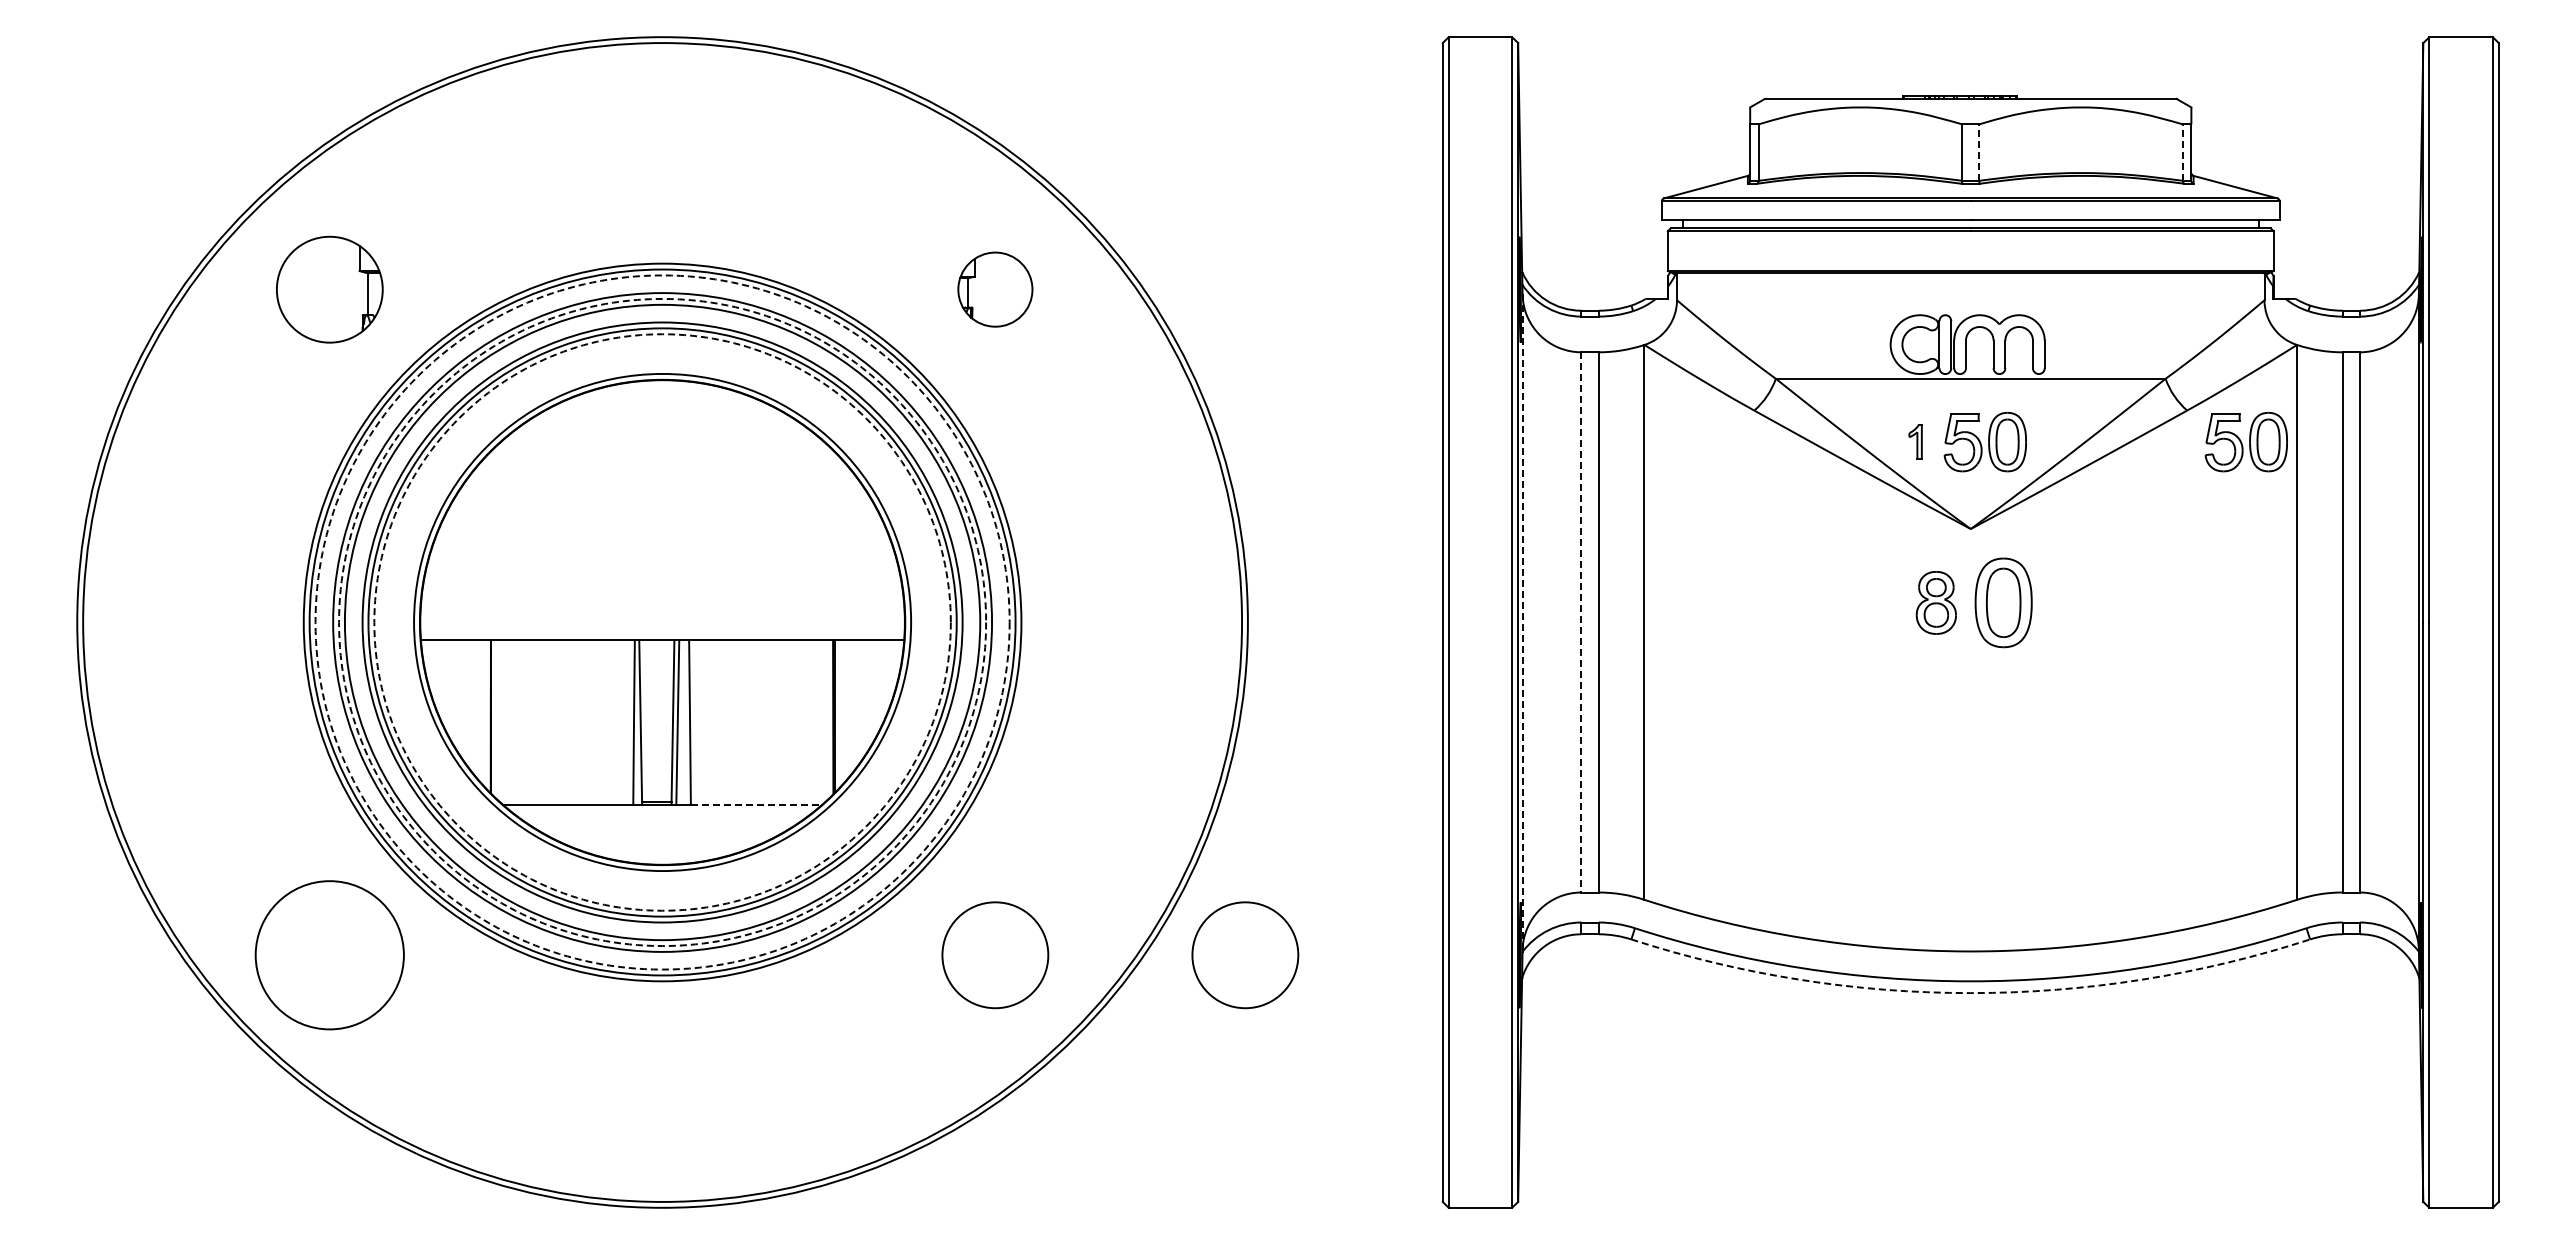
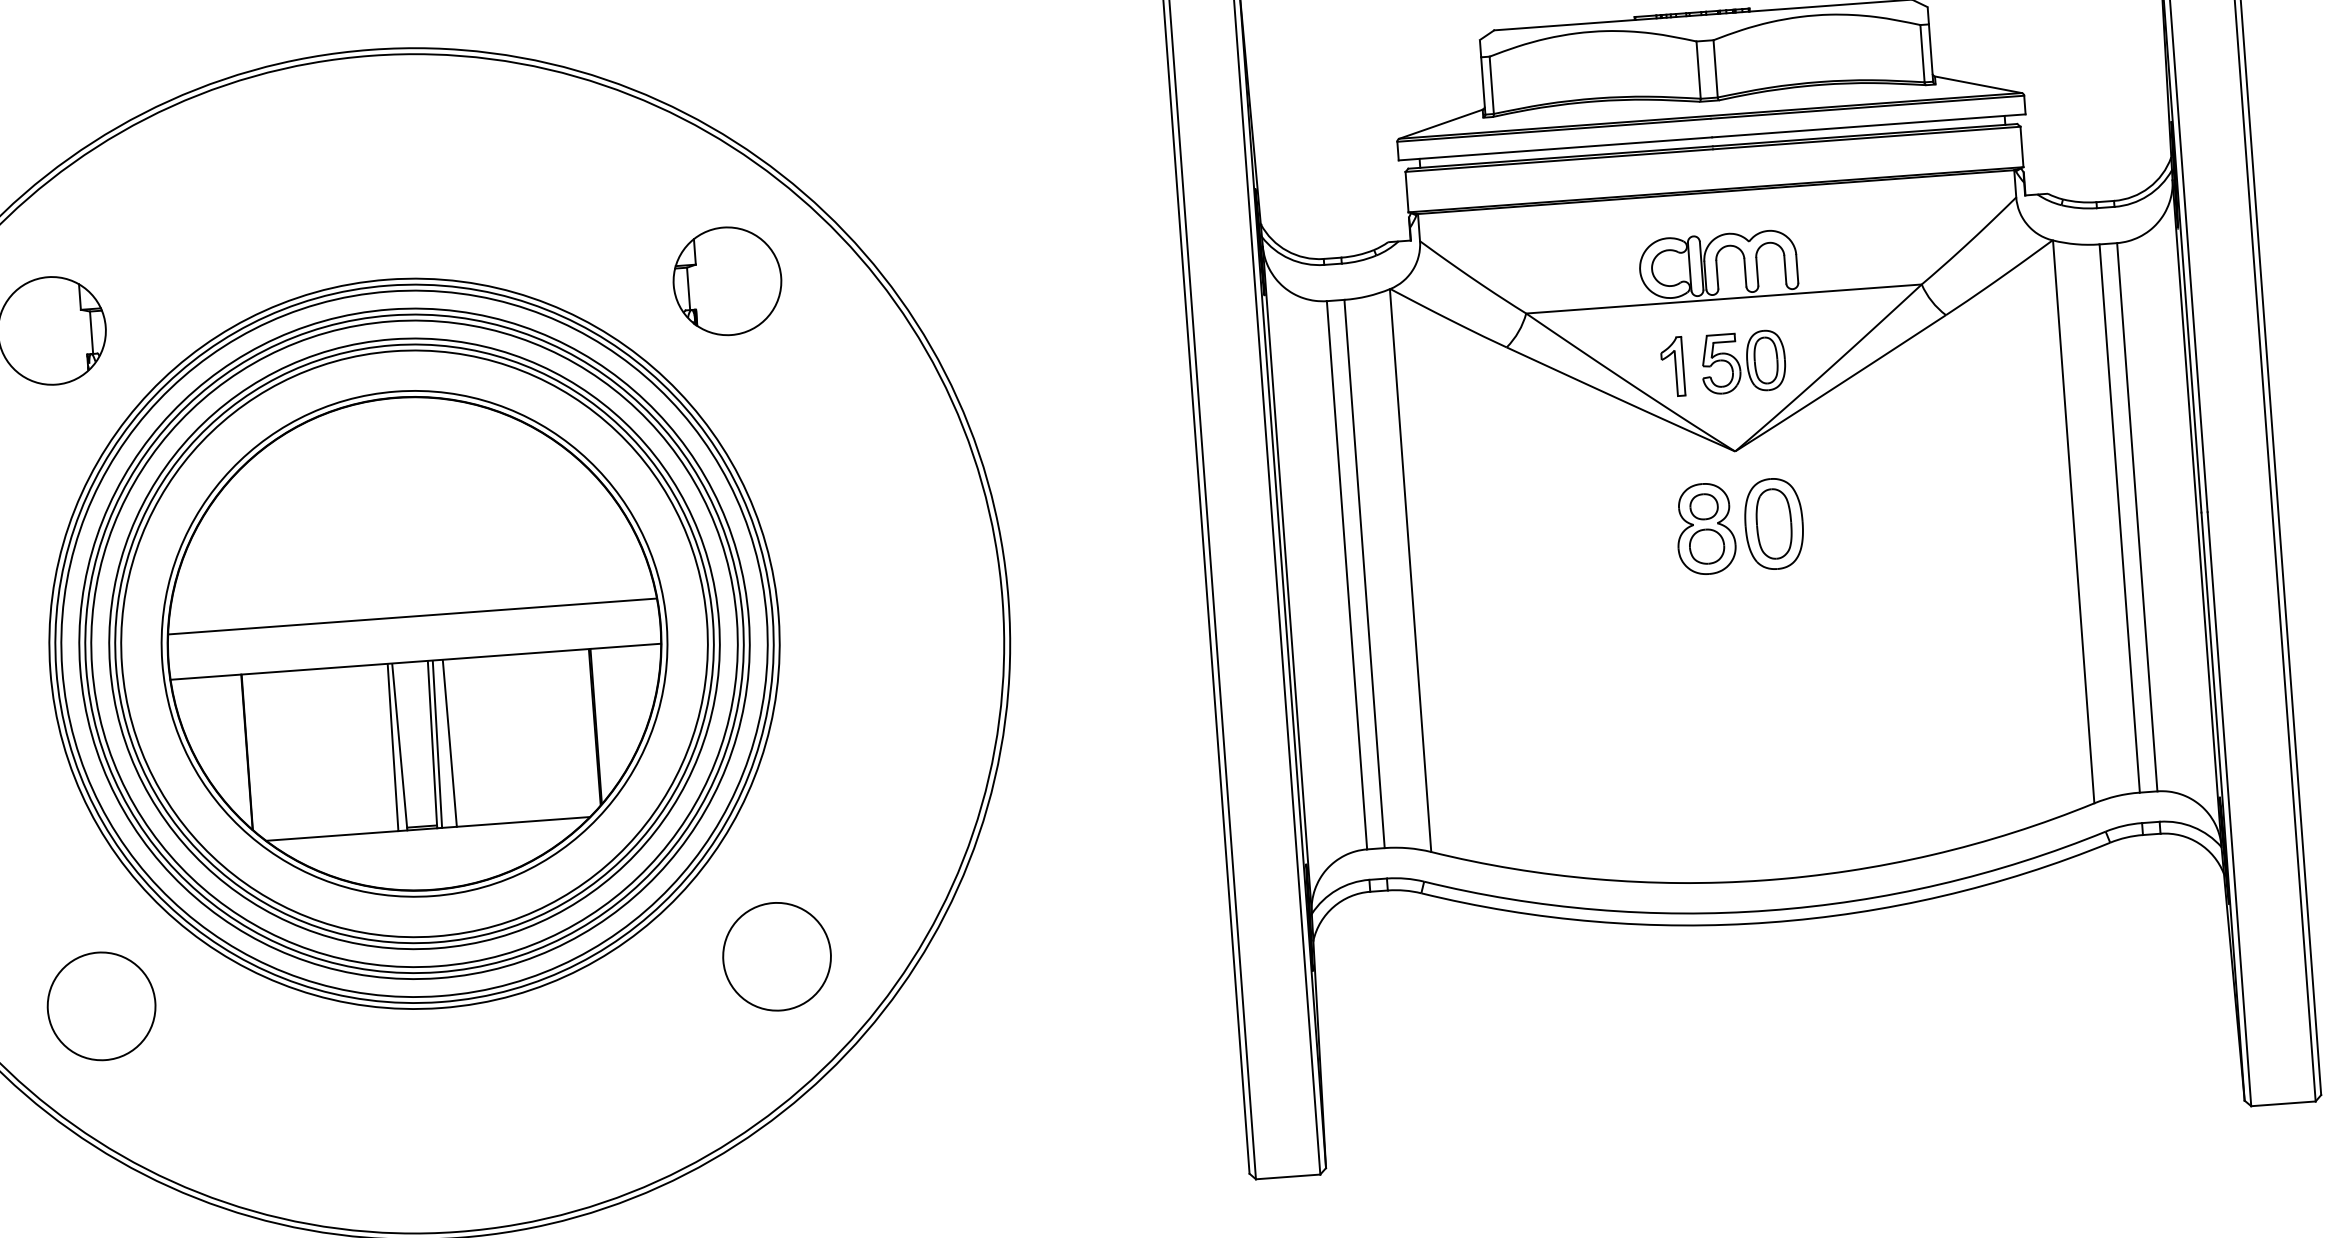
line: (1979, 152) -> (1716, 68), dashed -> solid
line: (2182, 152) -> (1922, 53), dashed -> solid
part: (995, 289) -> (727, 281), size x1.43
part: (1915, 441) -> (1672, 366), size x1.67
part: (2245, 442) -> (2007, 343), removed
line: (662, 595) -> (412, 616), added
part: (1936, 602) -> (1705, 528), size x1.43
circle: (662, 622) -> (414, 643), dashed -> solid
circle: (662, 622) -> (414, 643), dashed -> solid
circle: (662, 622) -> (414, 643), dashed -> solid
line: (1522, 622) -> (1287, 579), dashed -> solid
line: (1581, 622) -> (1347, 575), dashed -> solid
line: (756, 804) -> (523, 821), dashed -> solid
circle: (329, 955) -> (101, 1006), size x0.71
circle: (1245, 955) -> (1030, 938), removed
arc: (1970, 993) -> (1769, 922), dashed -> solid

